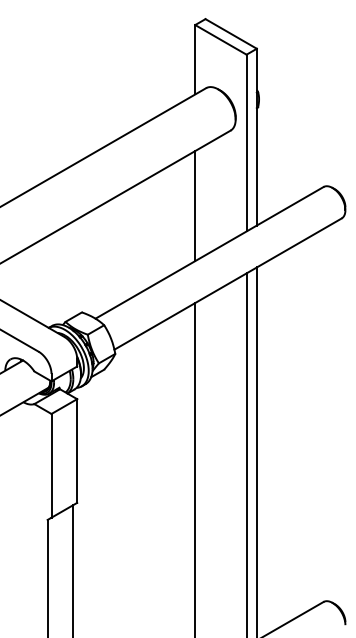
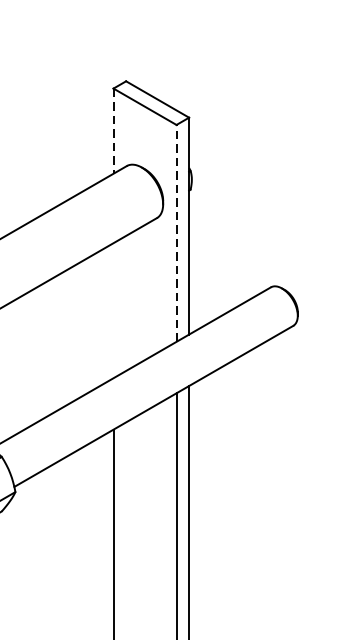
line: (195, 59) -> (113, 130), solid -> dashed
line: (246, 142) -> (176, 232), solid -> dashed
line: (195, 206) -> (113, 311), removed

